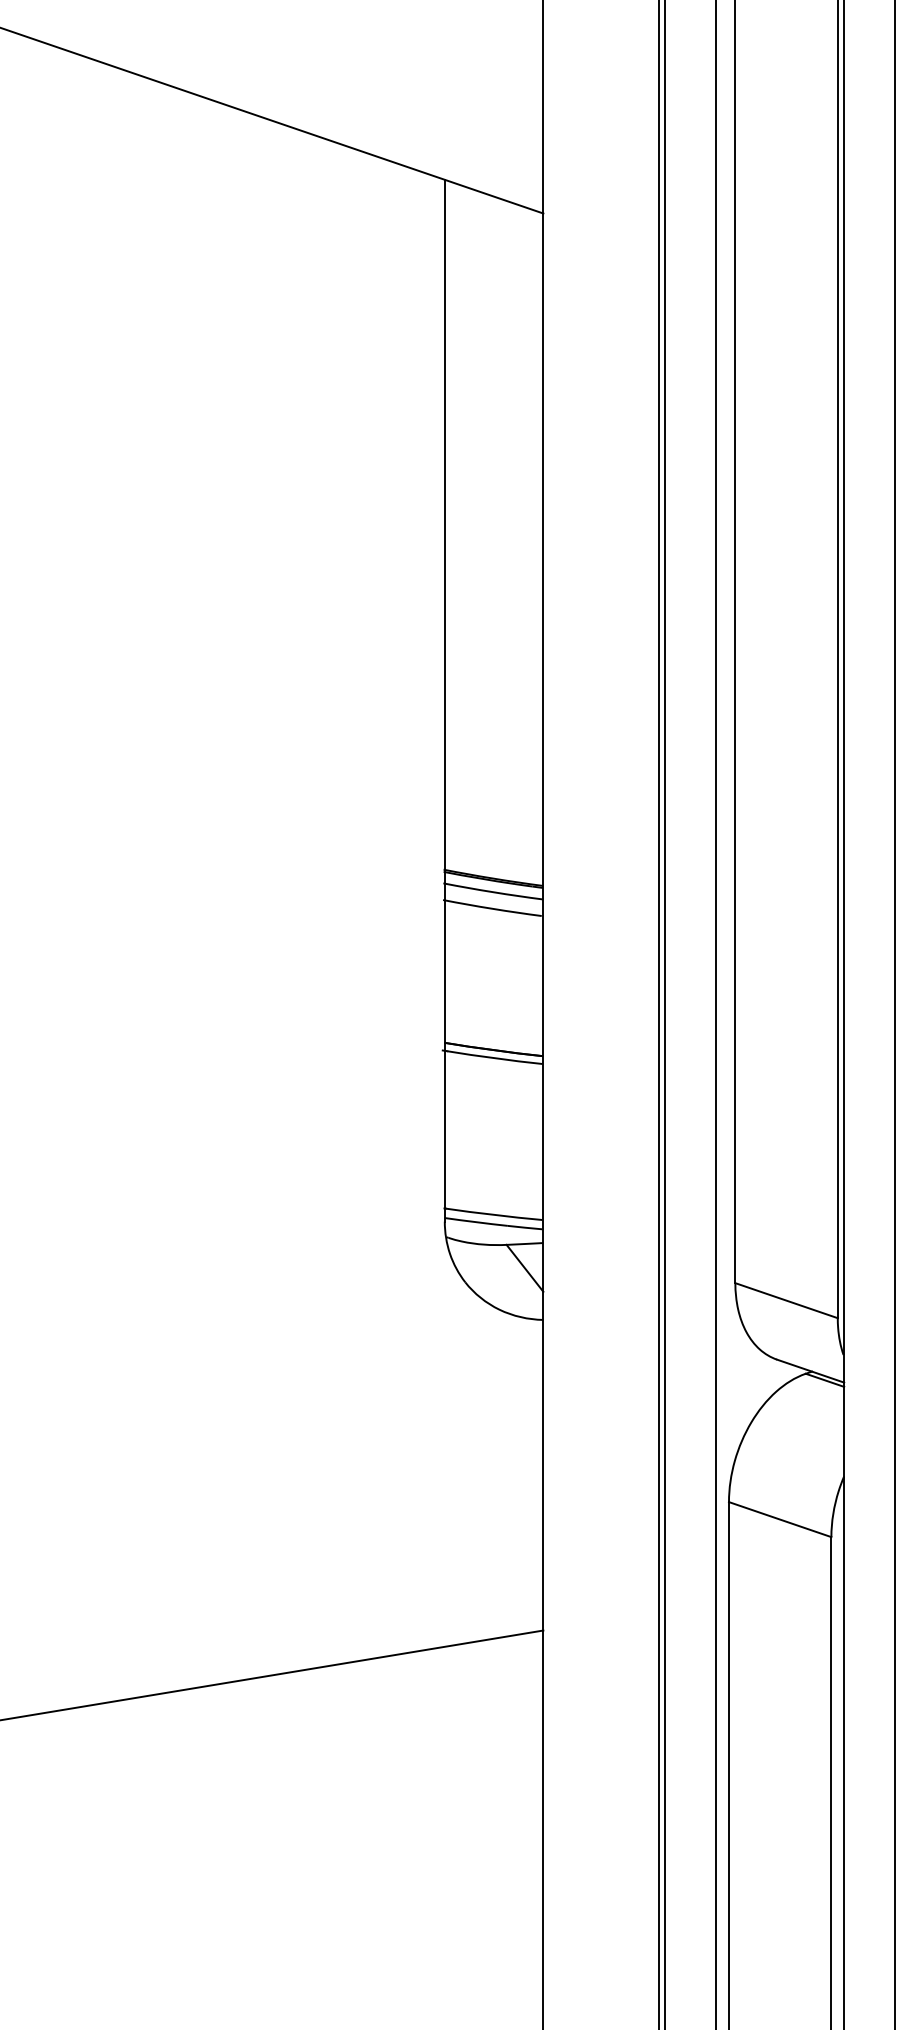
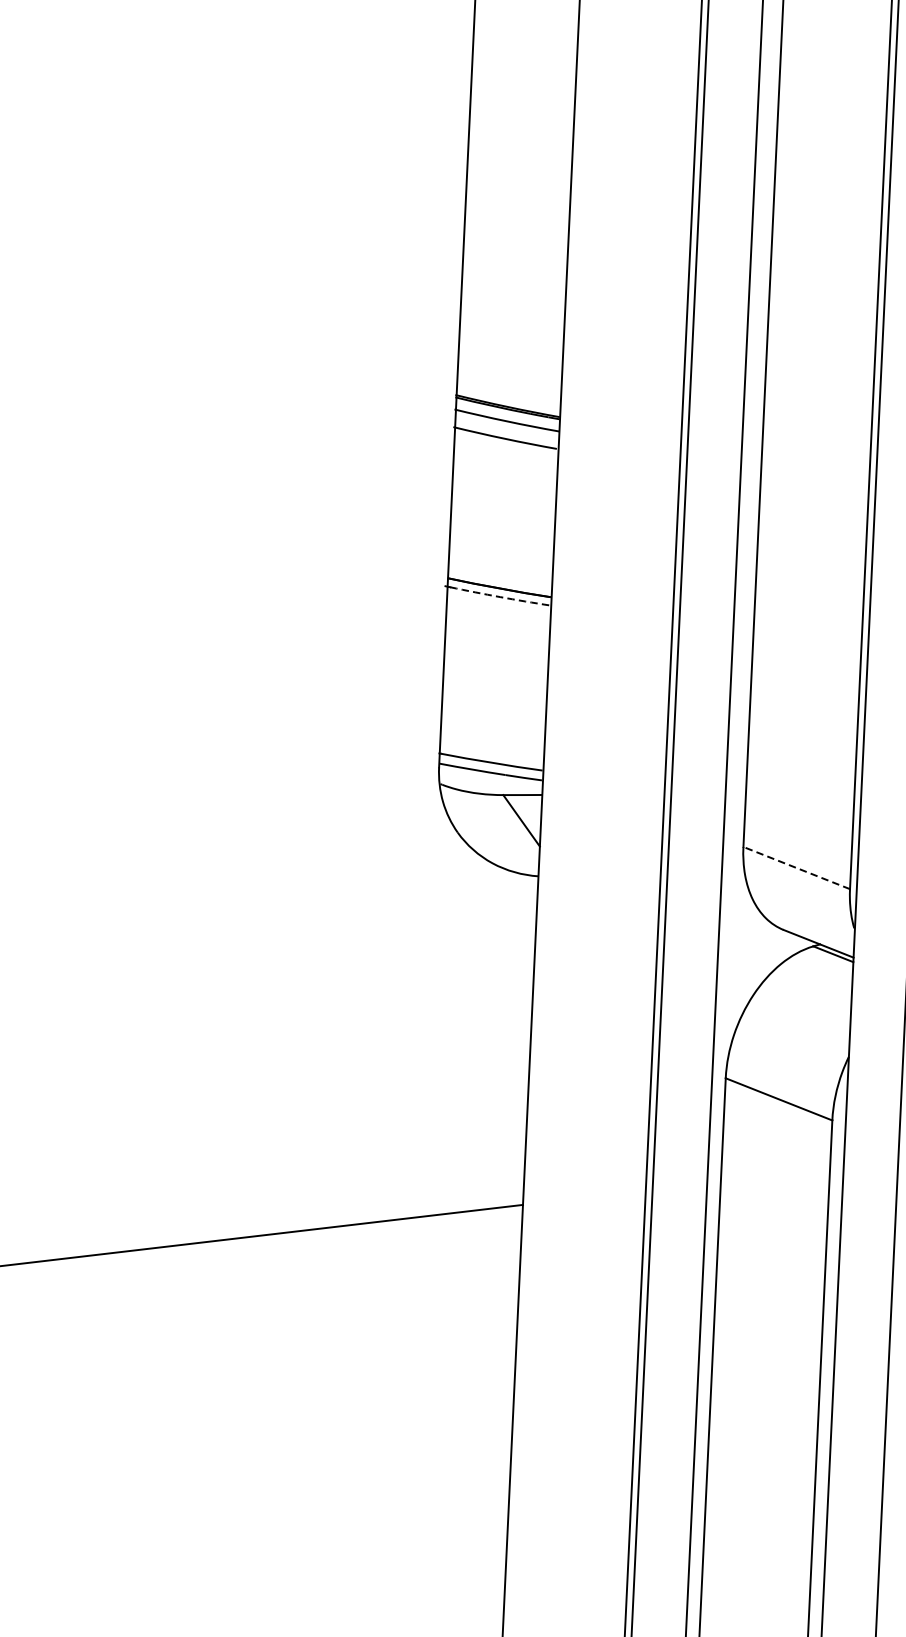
arc: (494, 1058) -> (499, 597), solid -> dashed
line: (786, 1300) -> (796, 867), solid -> dashed

